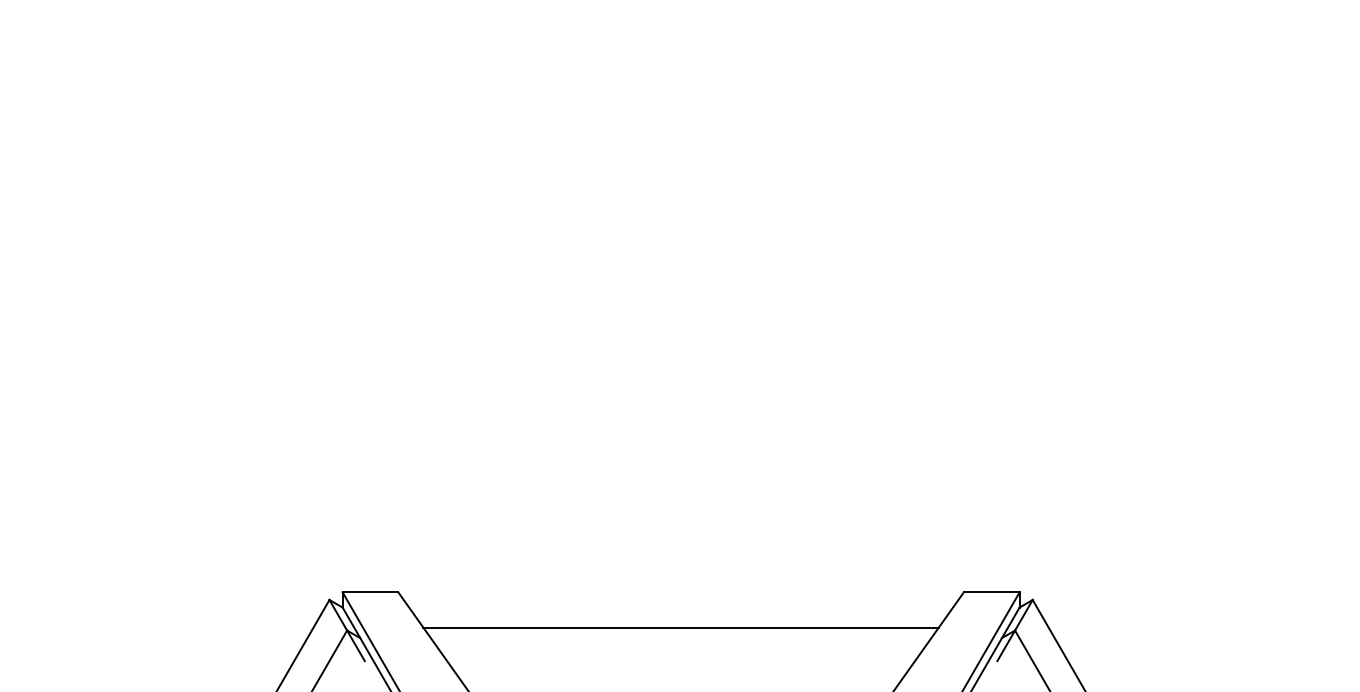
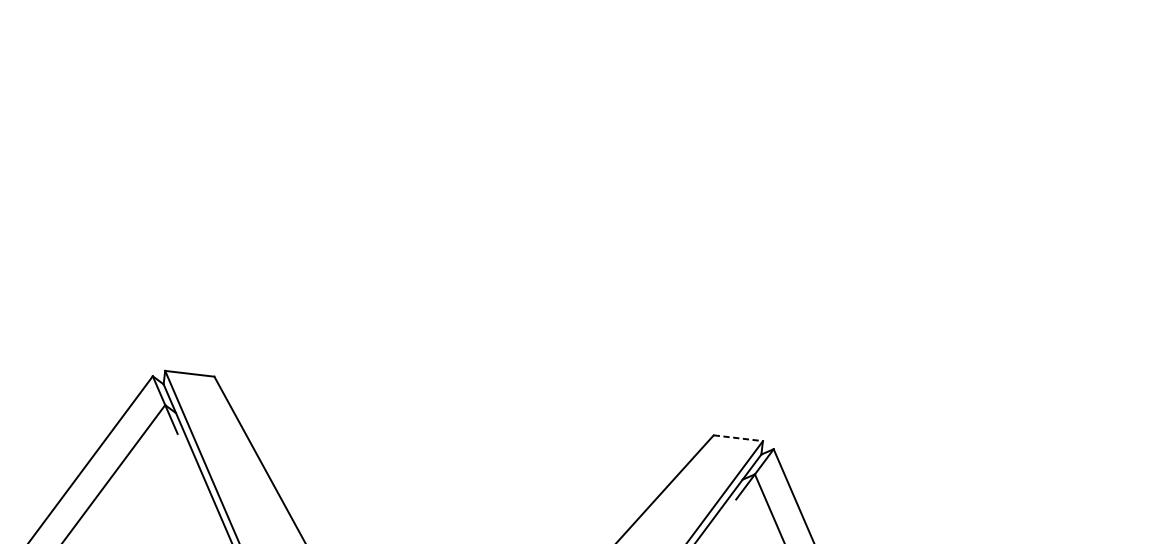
line: (991, 592) -> (738, 438), solid -> dashed
line: (680, 627) -> (459, 436), removed

